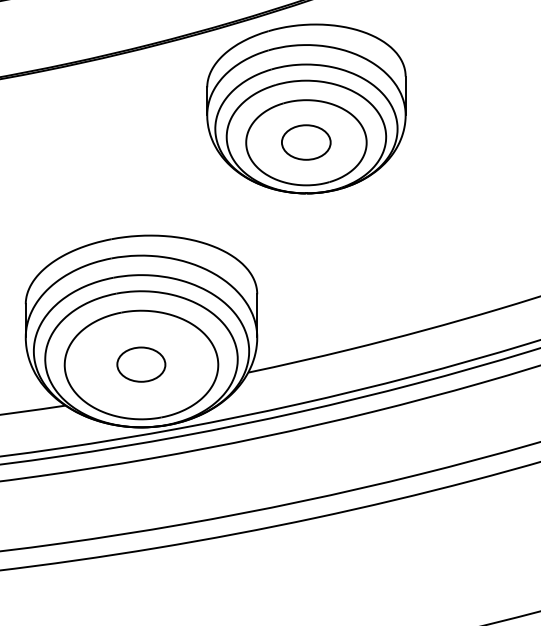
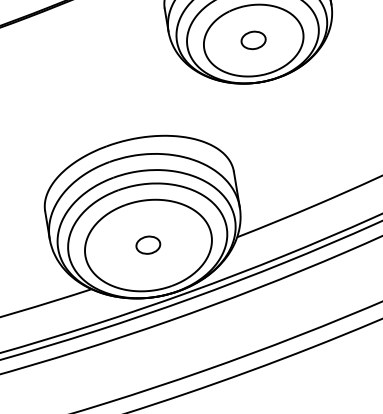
part: (306, 142) -> (253, 40), size x0.6
part: (141, 364) -> (148, 245), size x0.6

